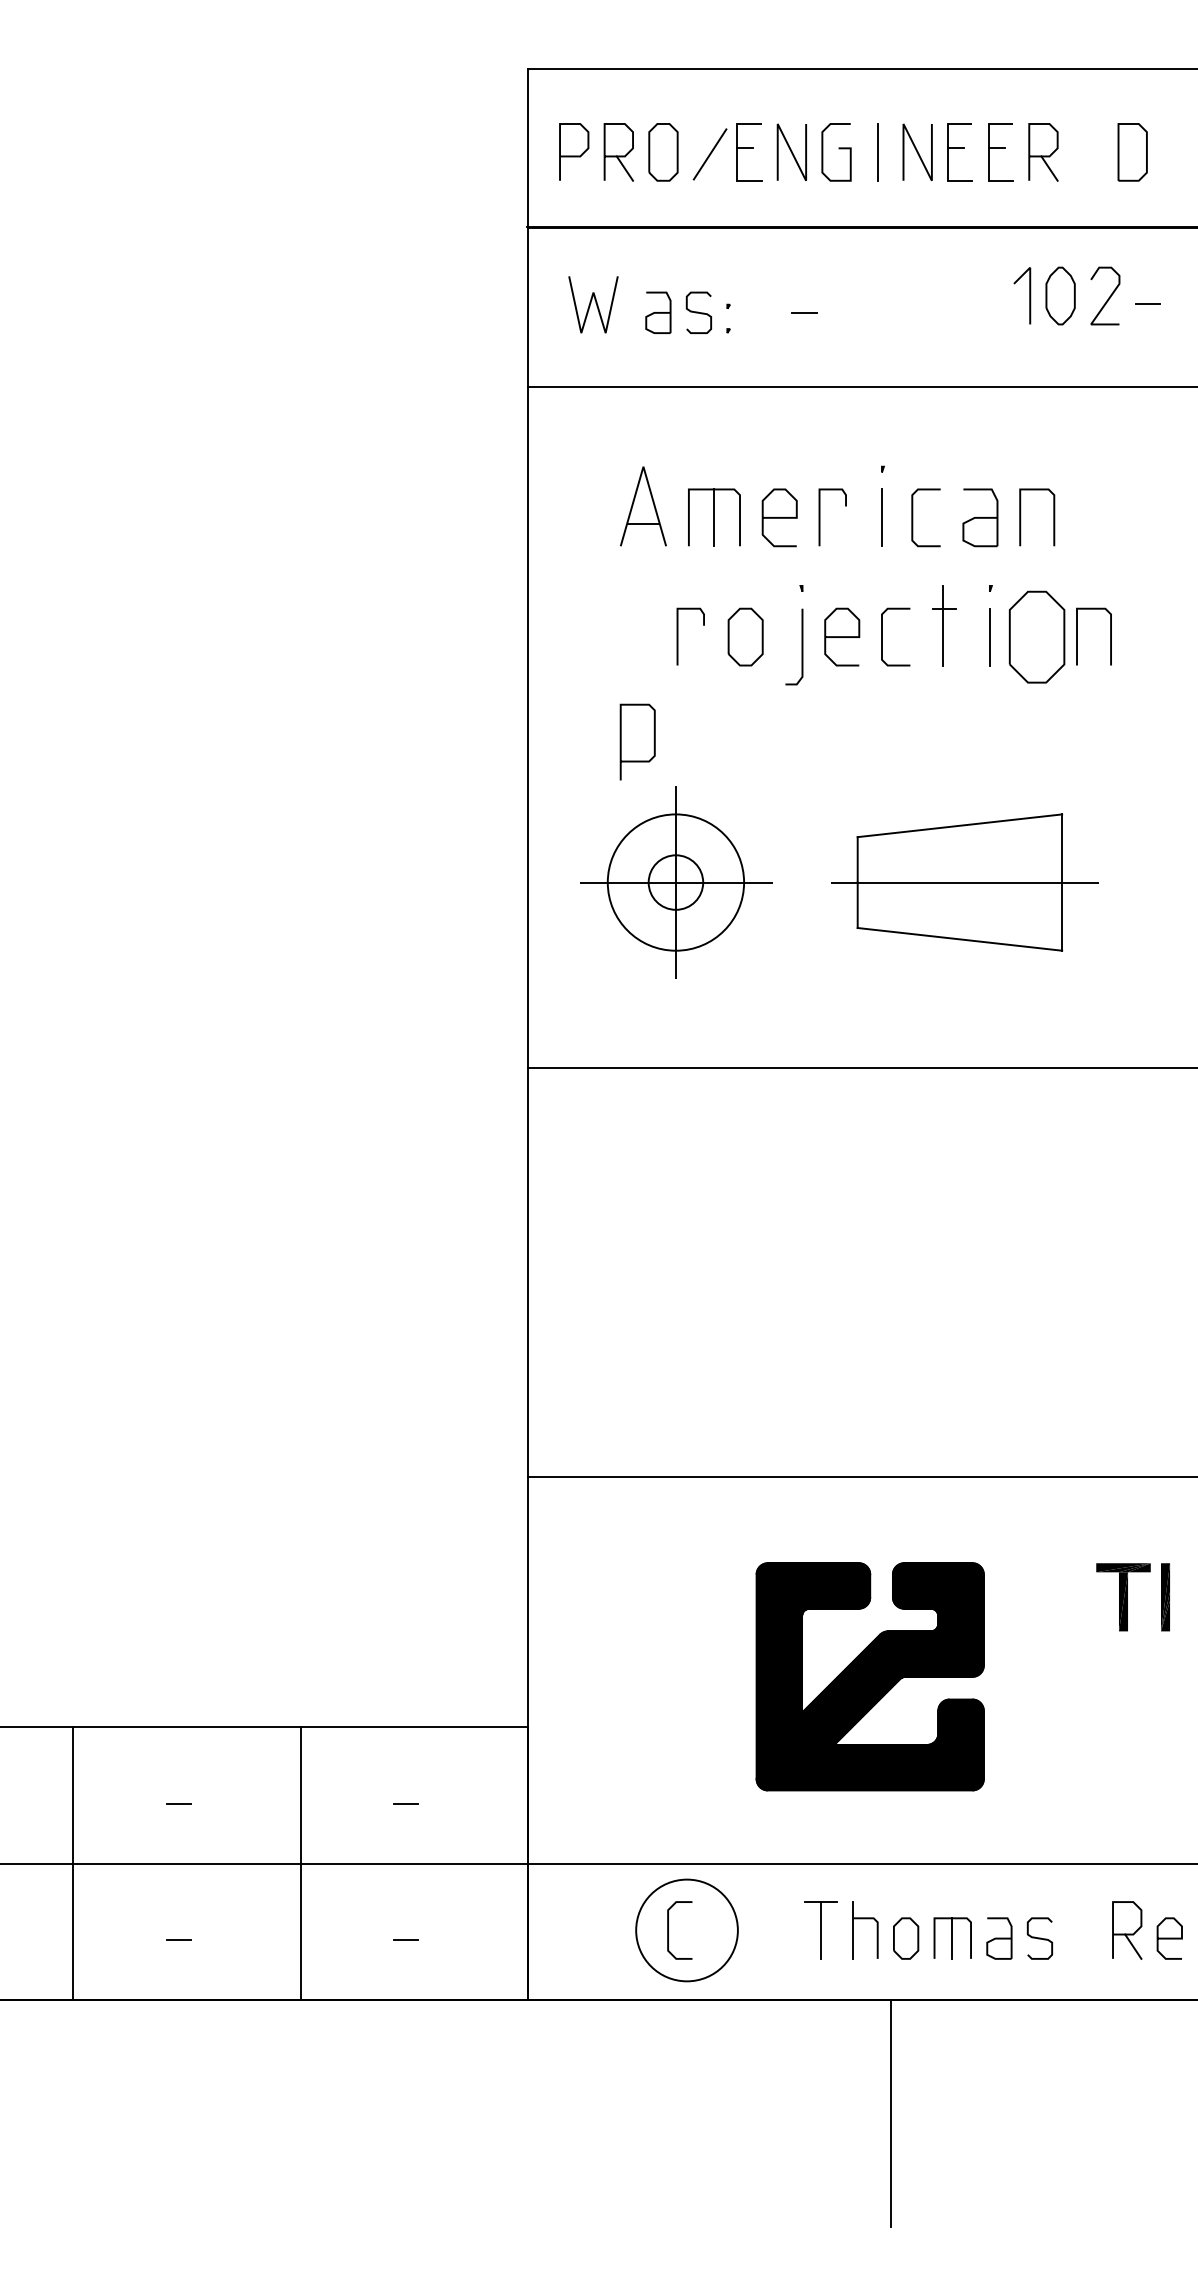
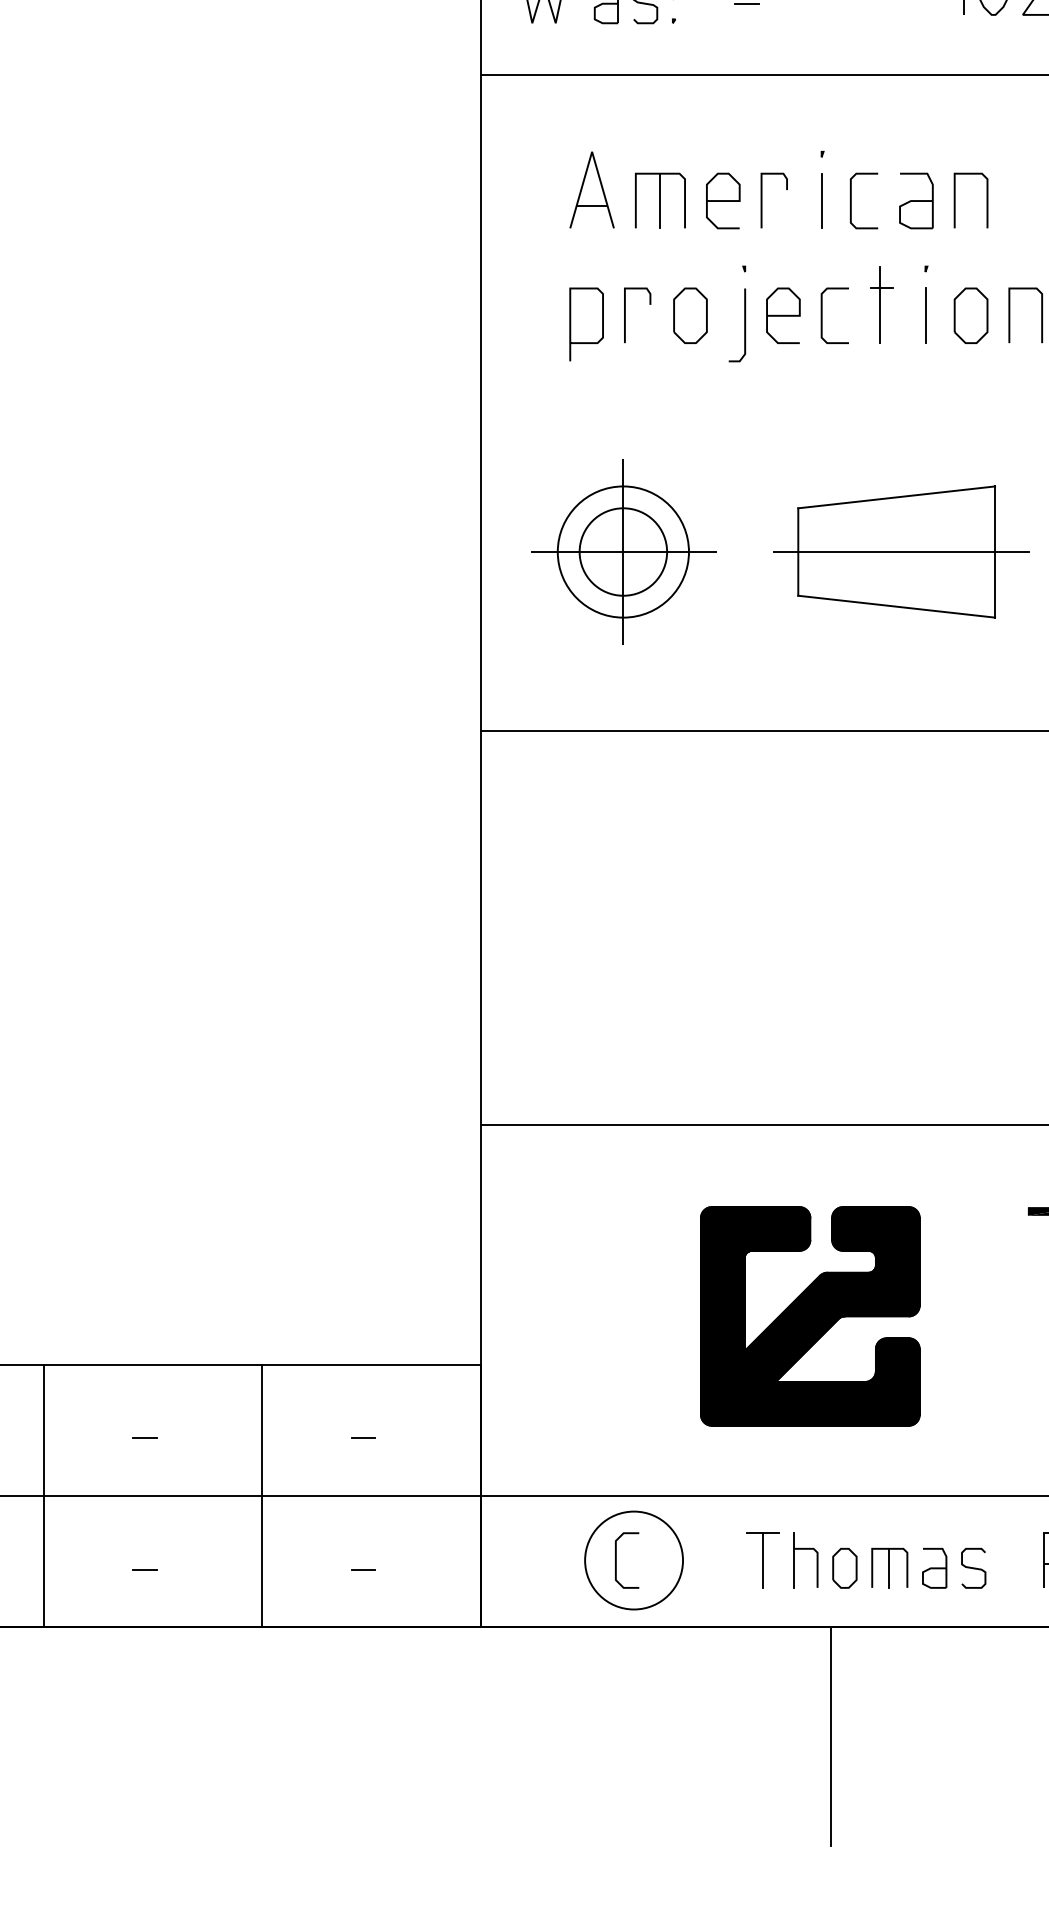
part: (1037, 636) -> (971, 315), size x0.62
curve: (621, 741) -> (570, 323), moved
circle: (675, 882) -> (622, 551), size x1.67

